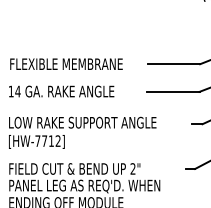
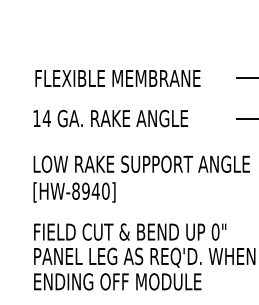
text: (47, 140) -> (90, 190), [HW-7712] -> [HW-8940]
text: (132, 168) -> (214, 231), 2" -> 0"

